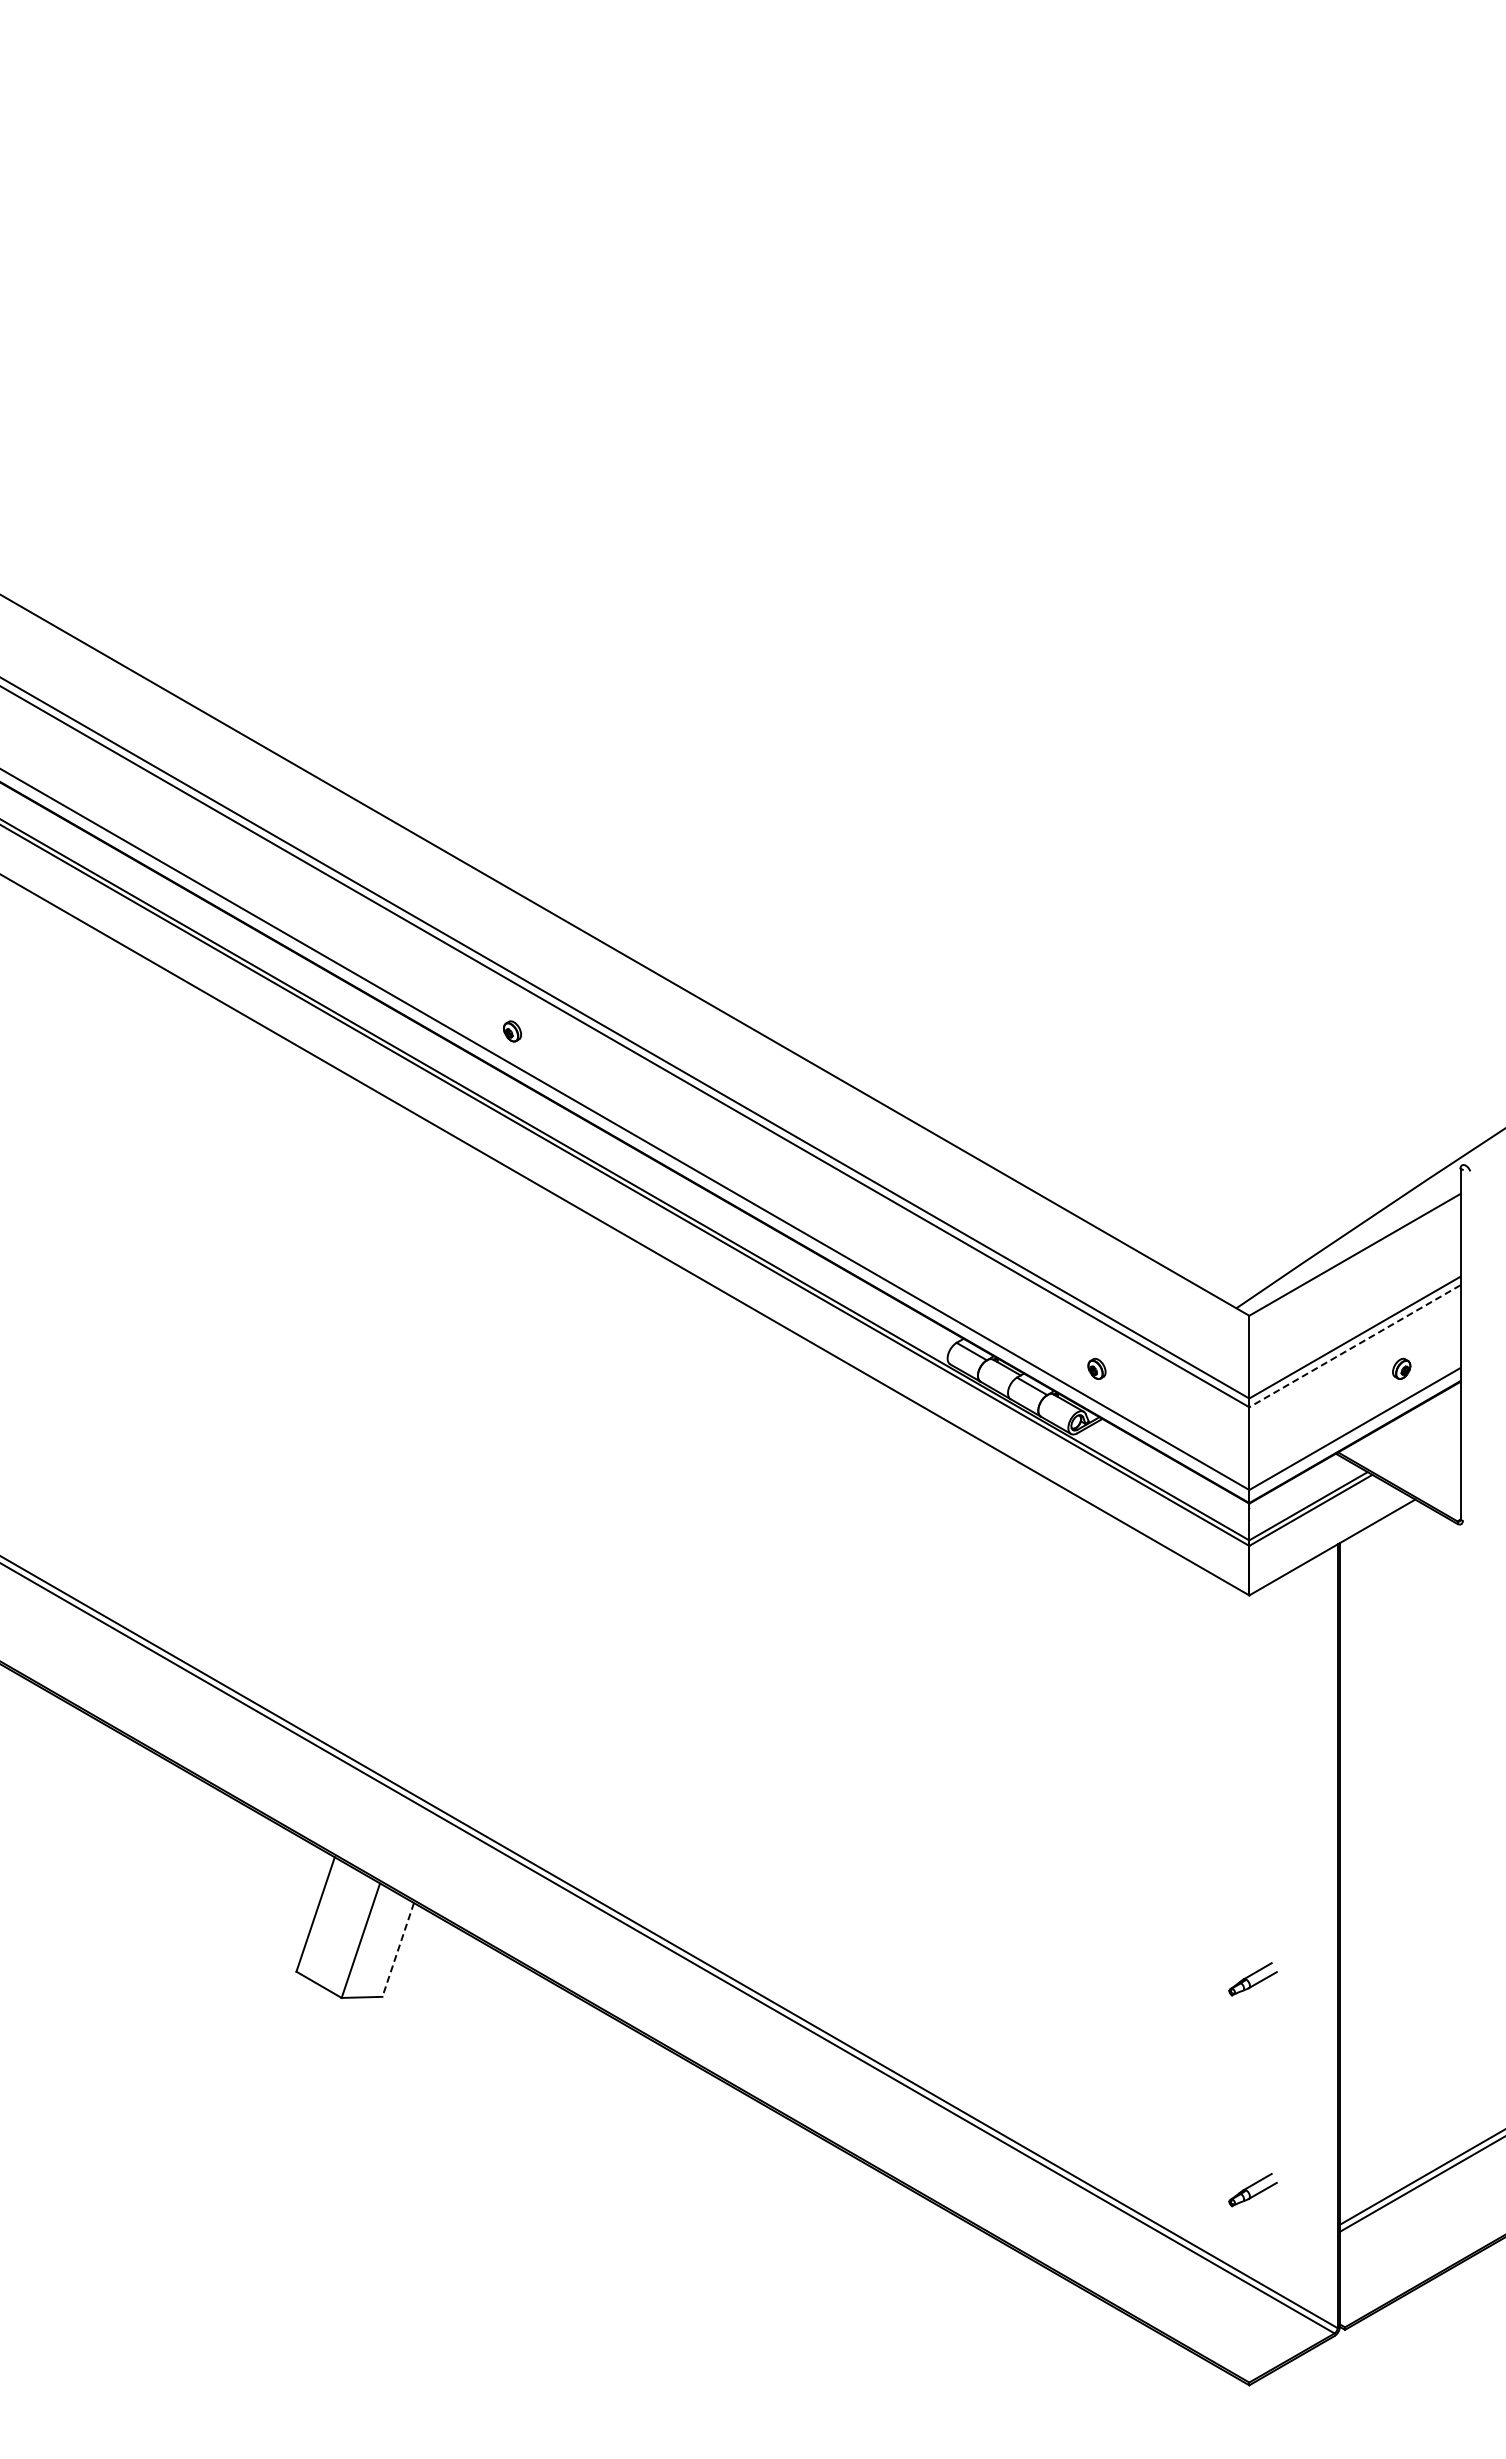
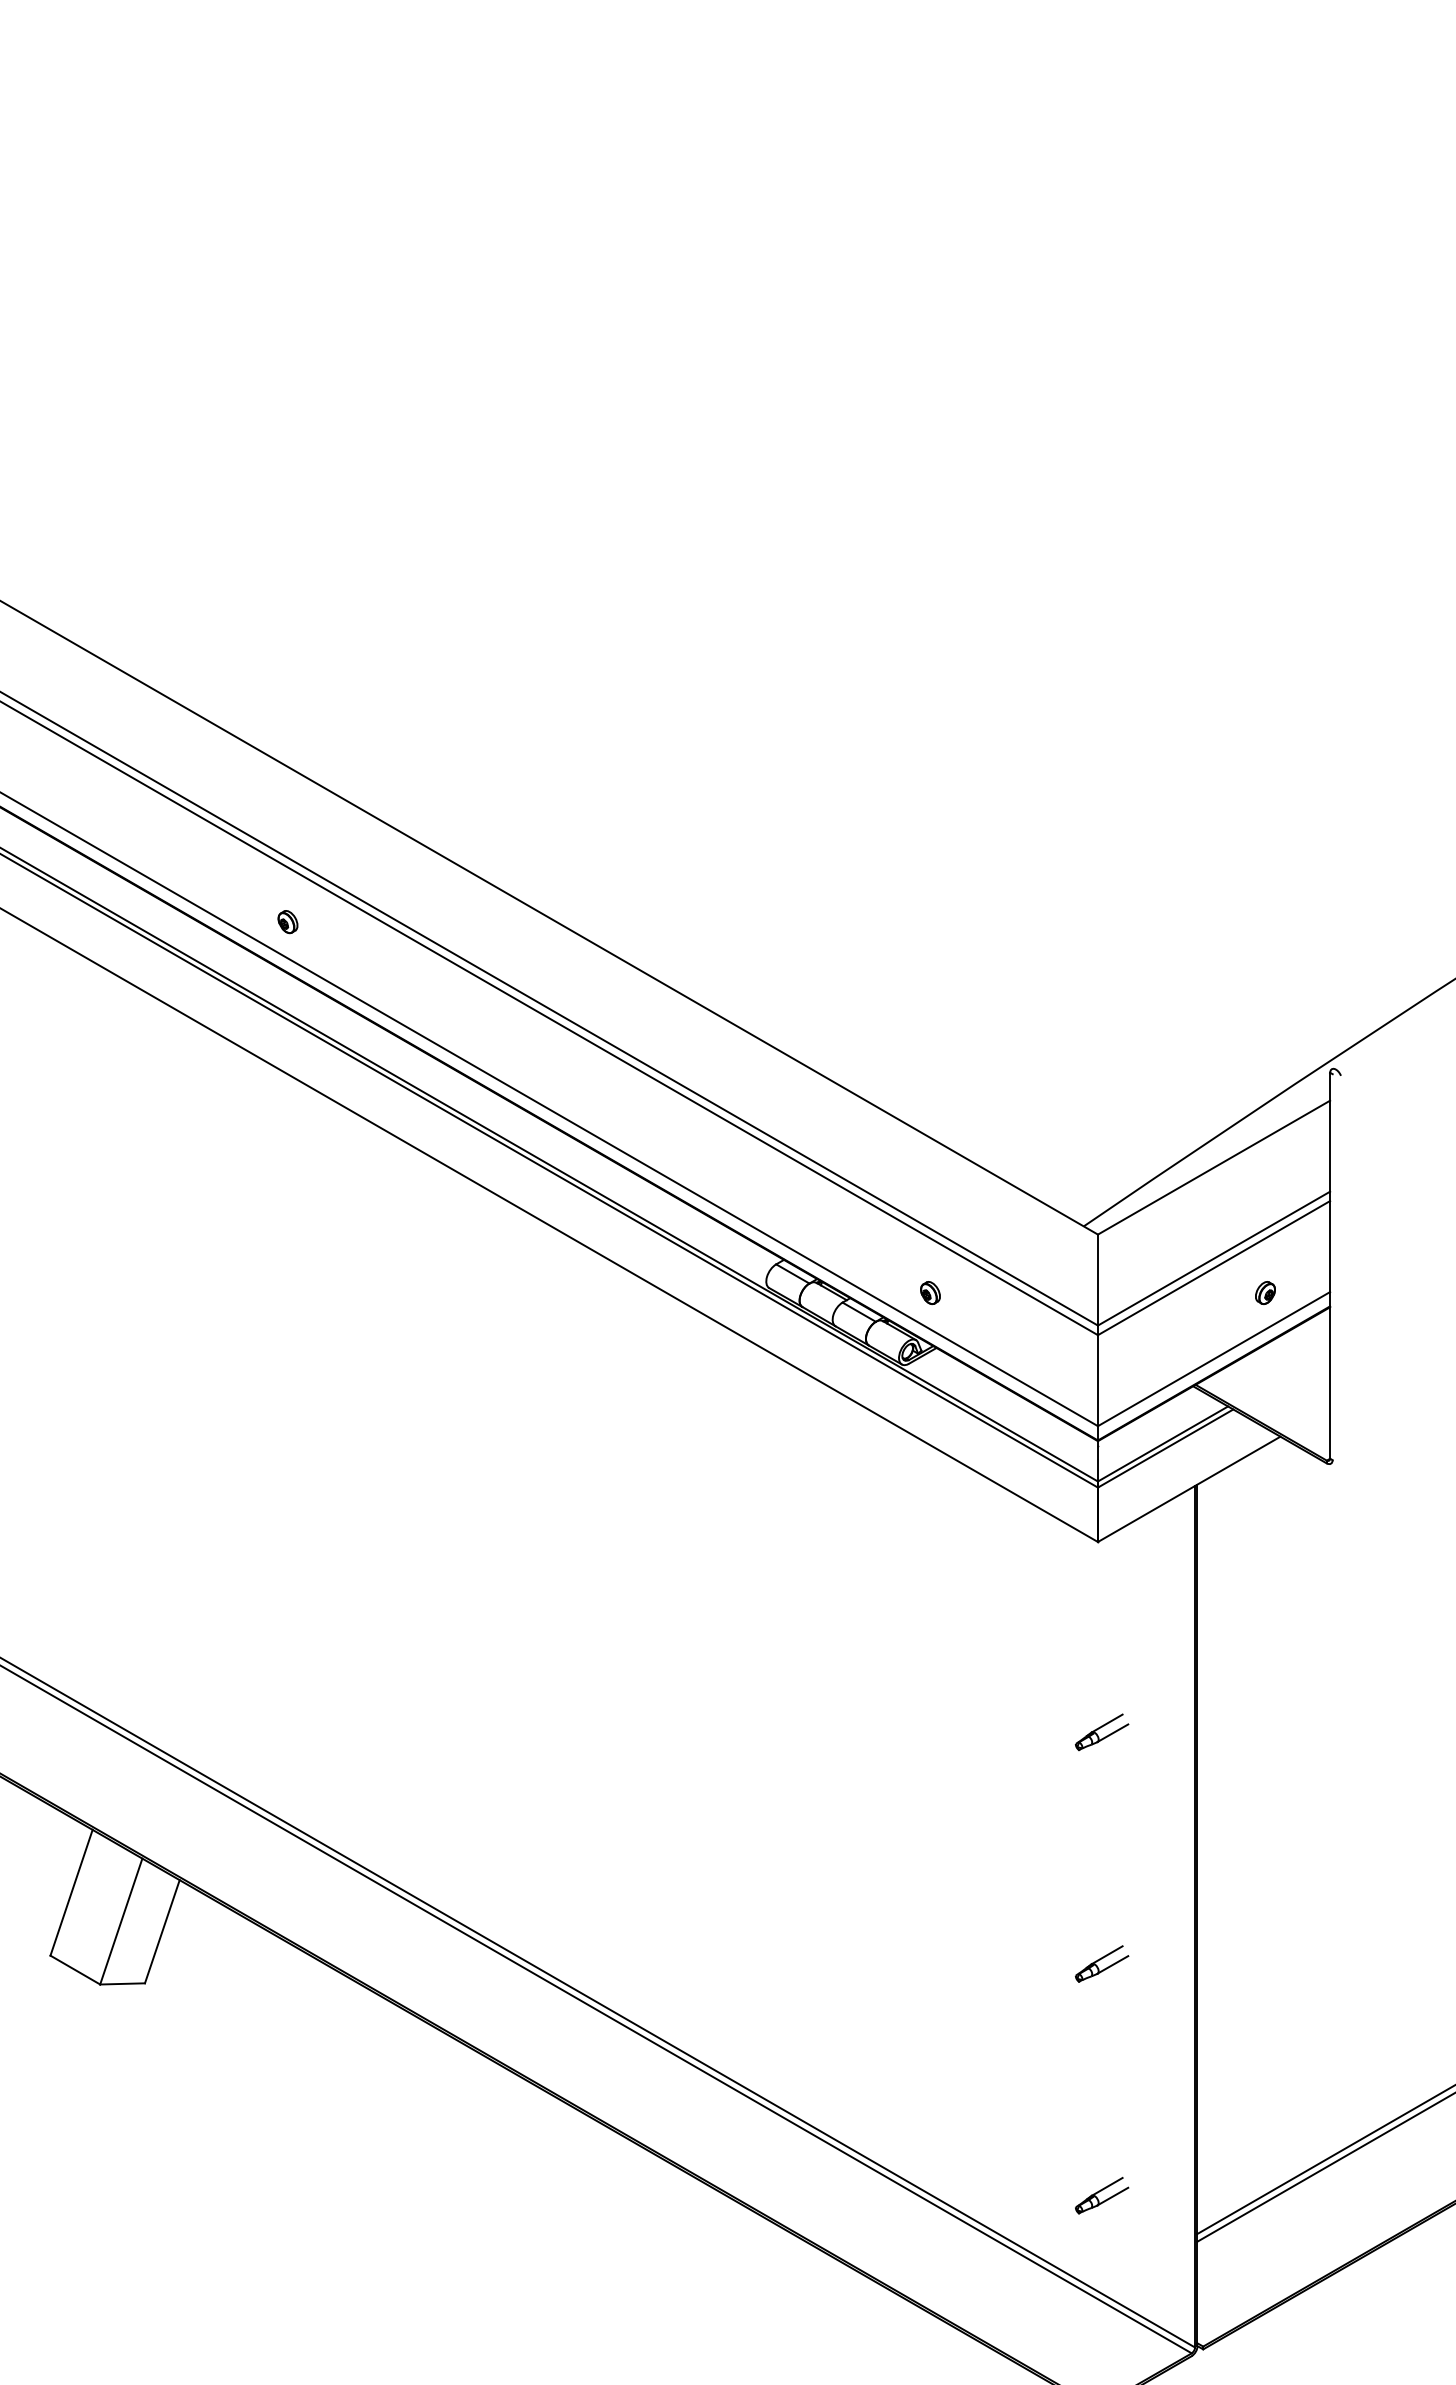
line: (1354, 1346) -> (1213, 1268), dashed -> solid
part: (1252, 1768) -> (1101, 1732), added
line: (398, 1949) -> (162, 1931), dashed -> solid

